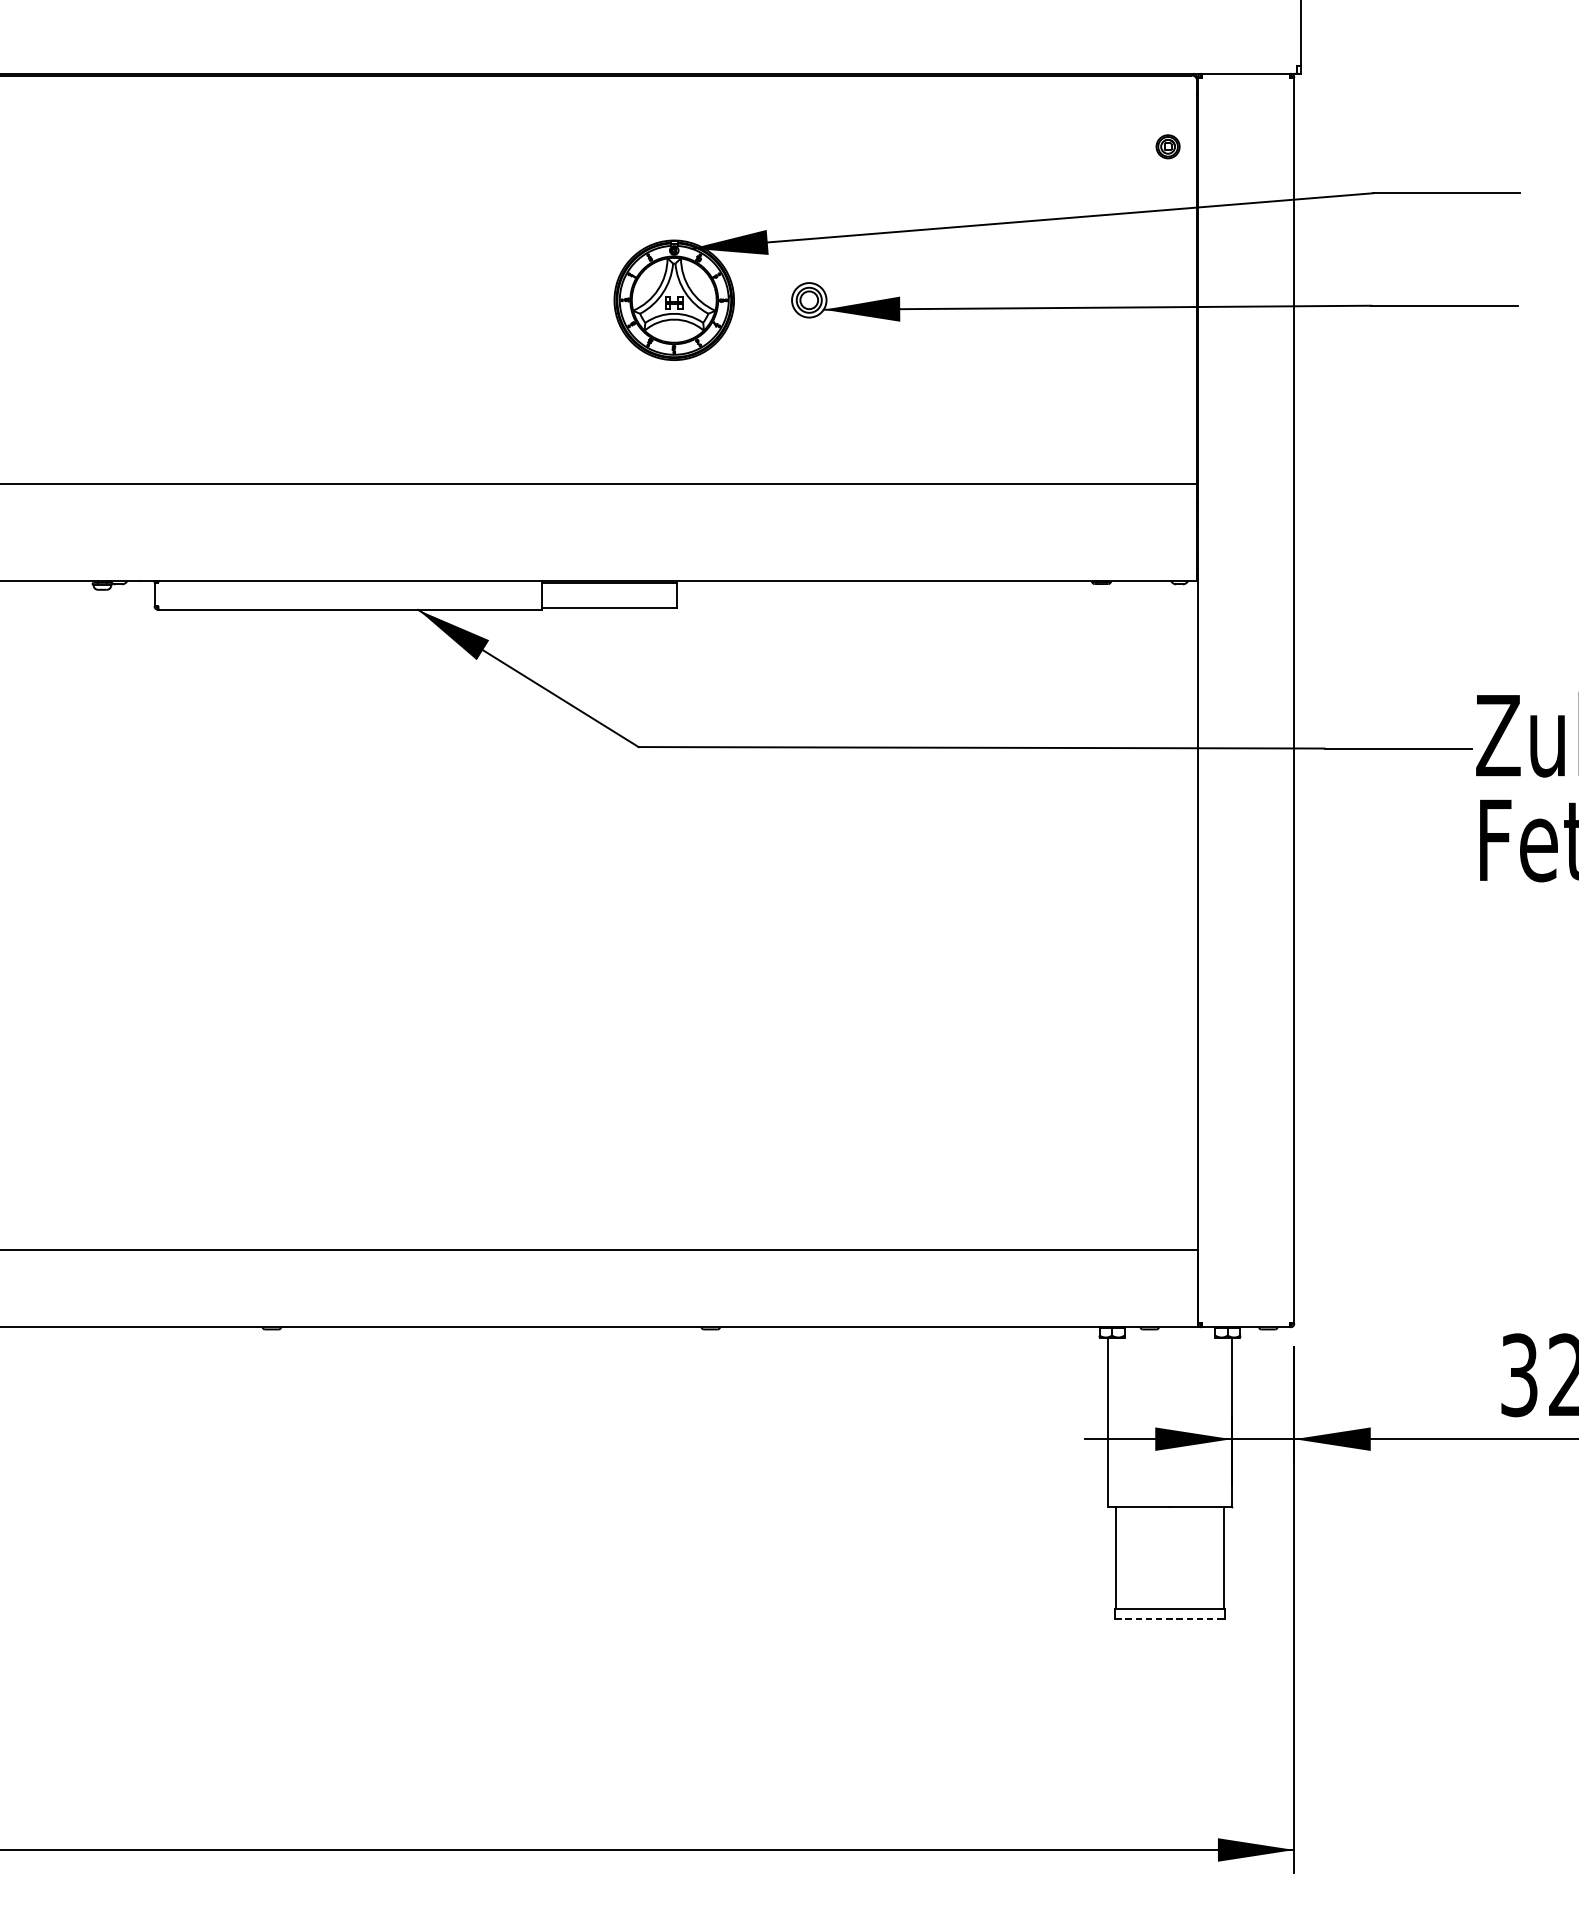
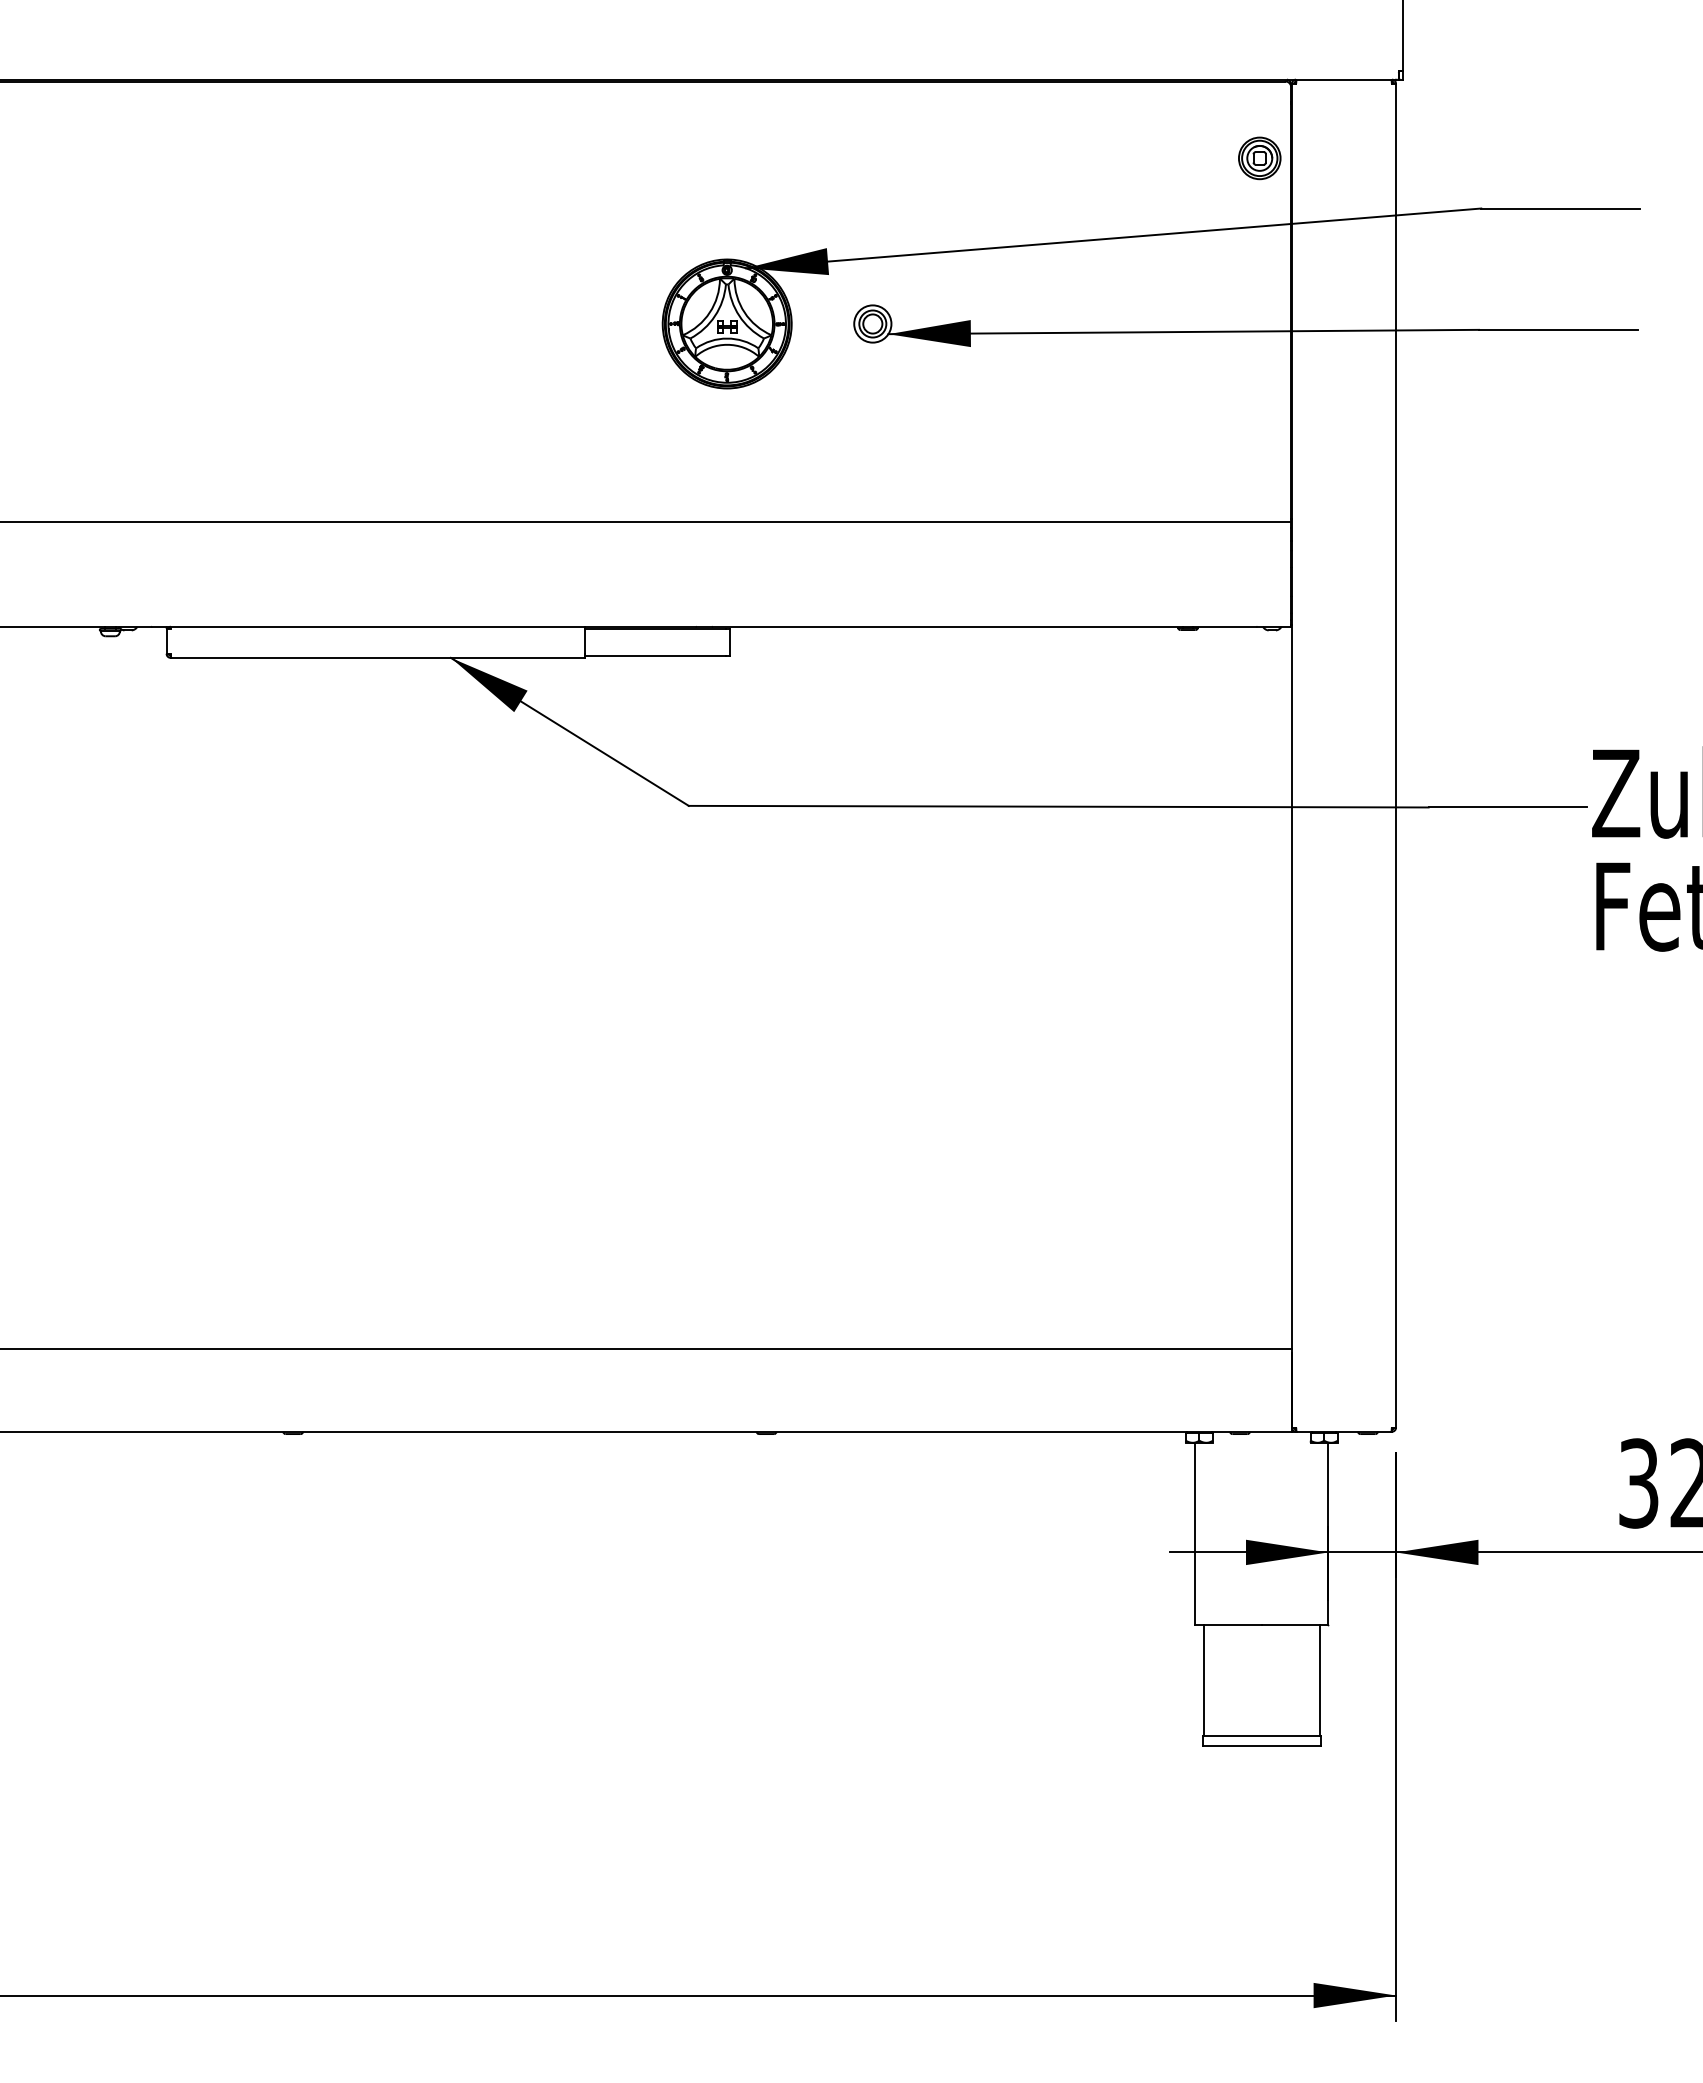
part: (1167, 146) -> (1259, 158), size x1.67
line: (1170, 1618) -> (1262, 1745), dashed -> solid

